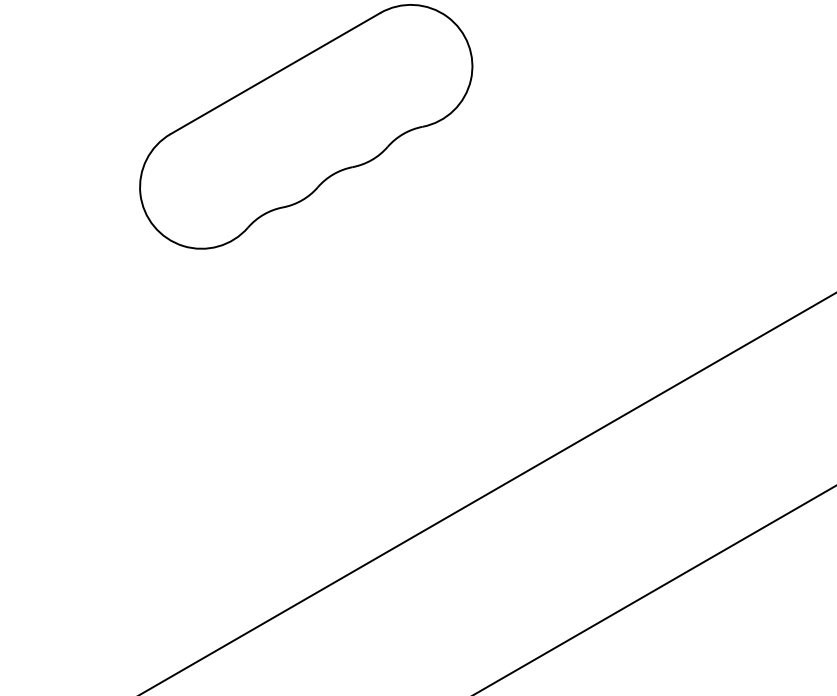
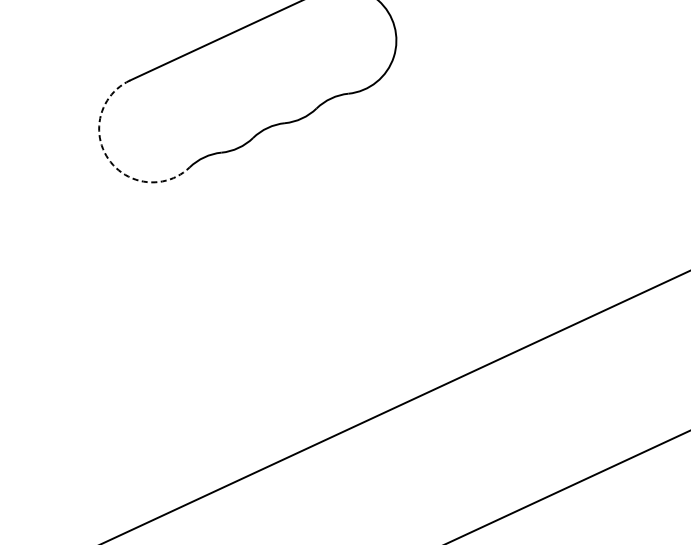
arc: (154, 226) -> (108, 159), solid -> dashed

